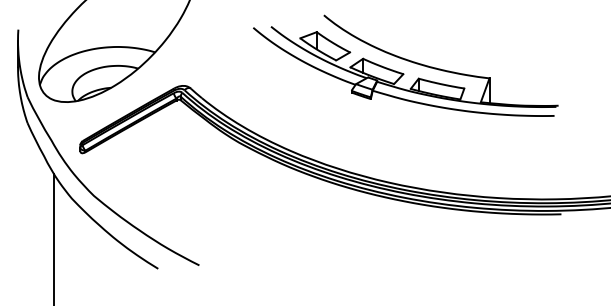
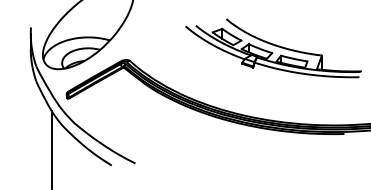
part: (405, 66) -> (273, 48), moved

